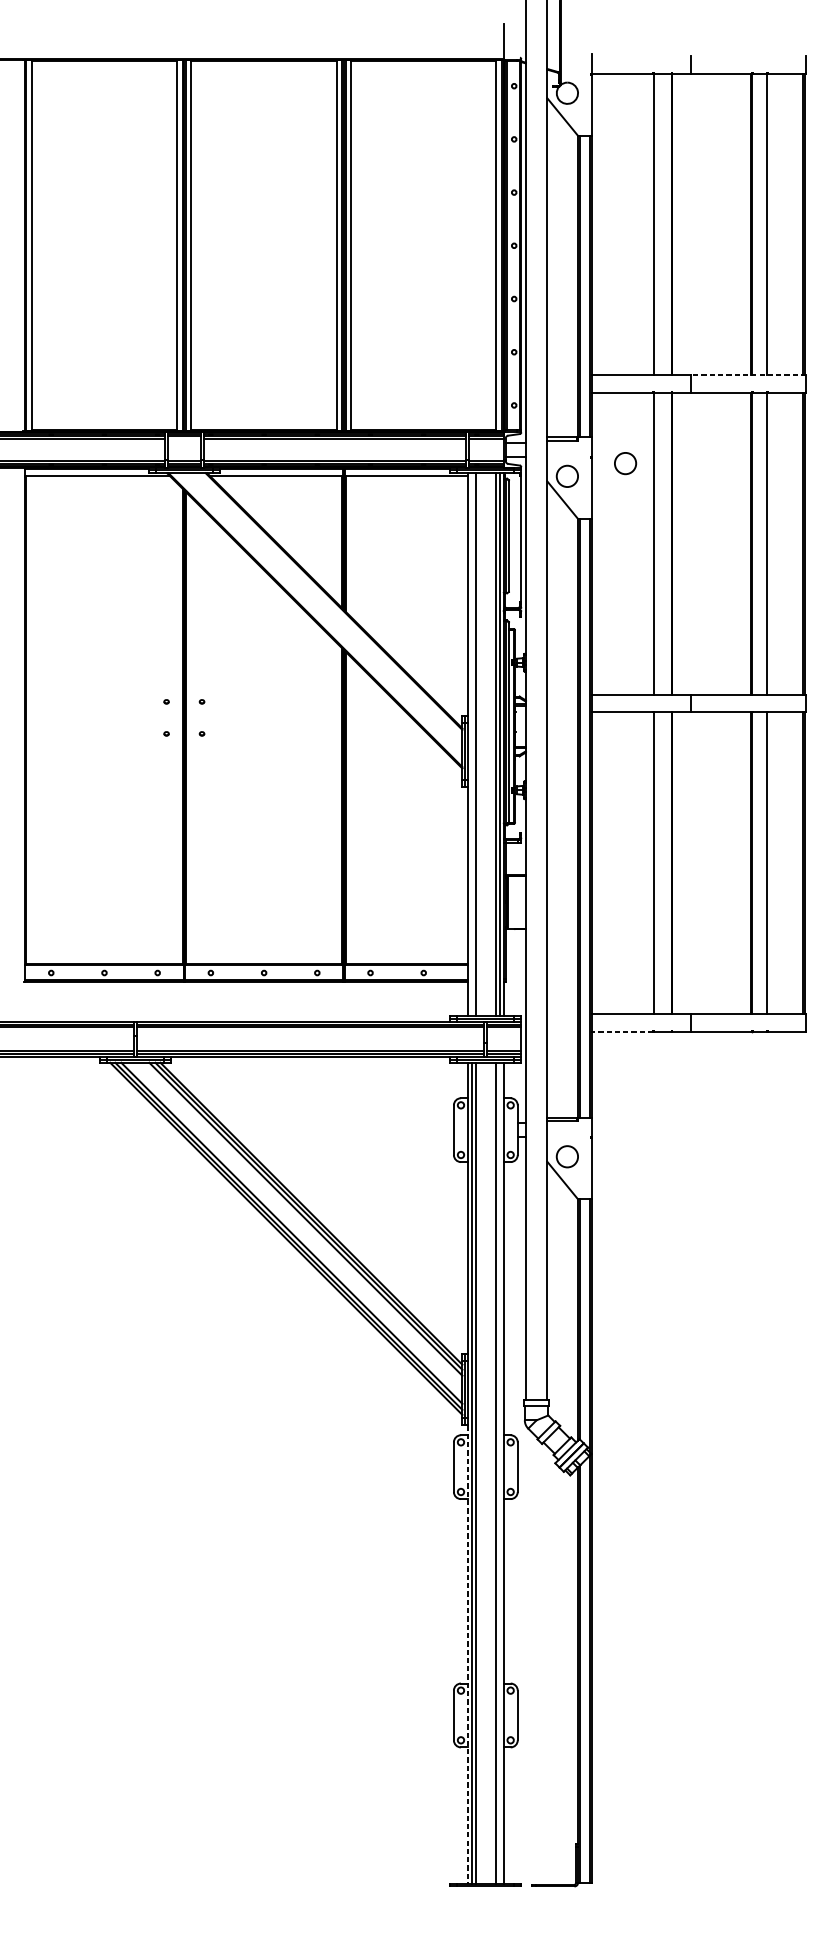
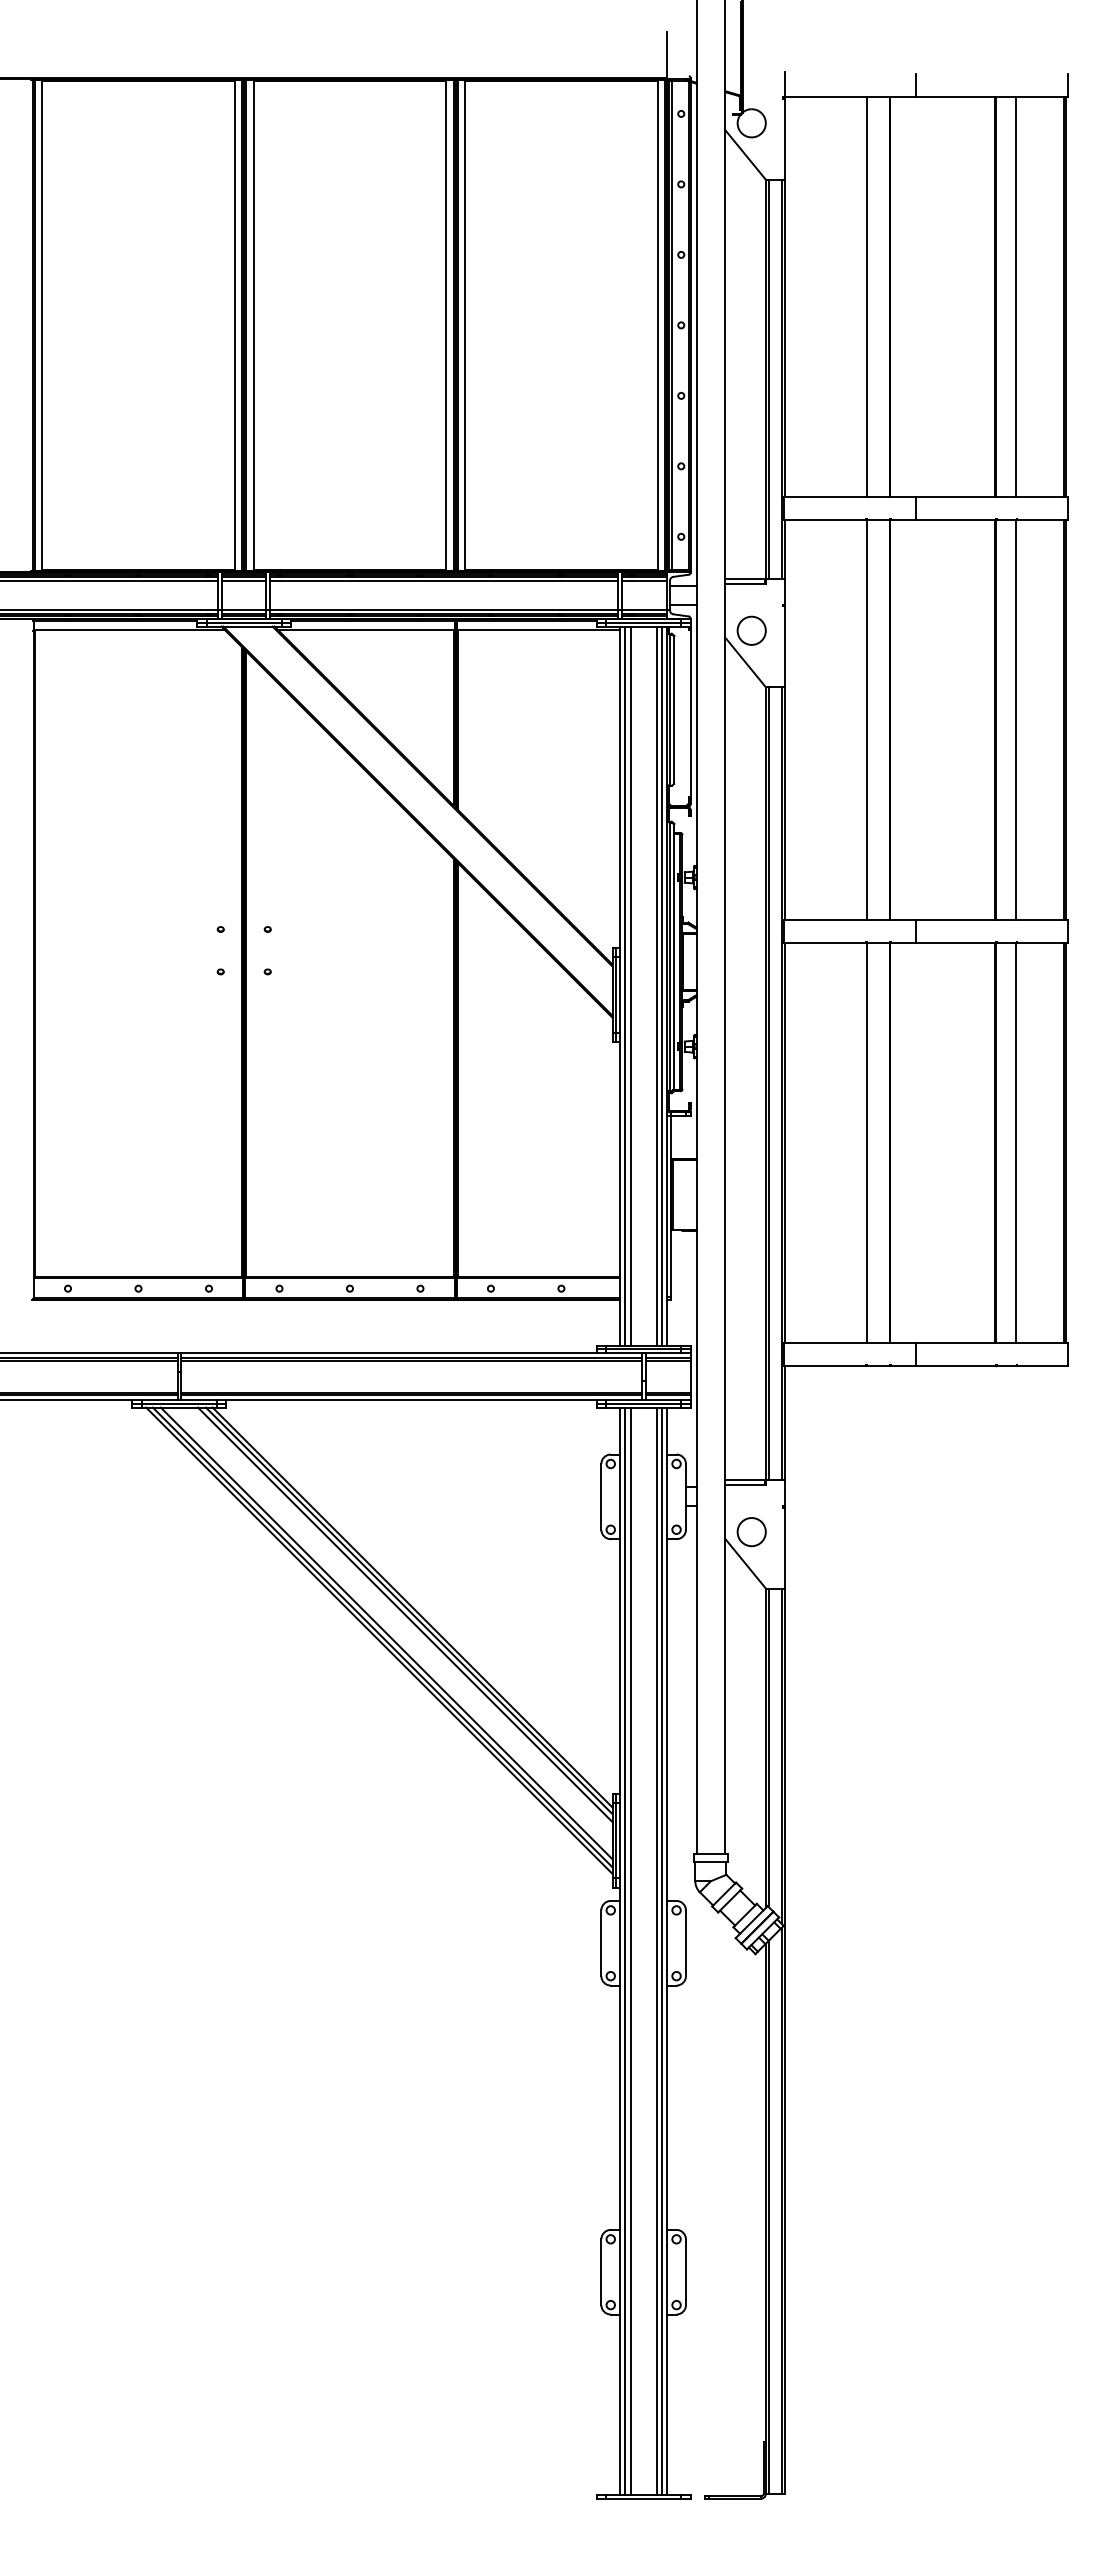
line: (748, 374) -> (991, 496), dashed -> solid
line: (184, 438) -> (244, 580), added
circle: (625, 463) -> (828, 613), removed
line: (471, 744) -> (624, 985), added
line: (622, 1031) -> (824, 1366), dashed -> solid
line: (500, 1472) -> (662, 1950), added
line: (468, 1654) -> (620, 2191), dashed -> solid

